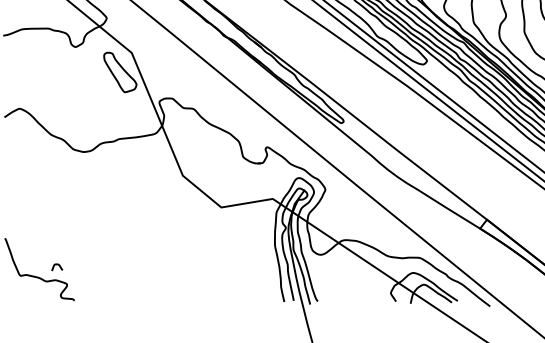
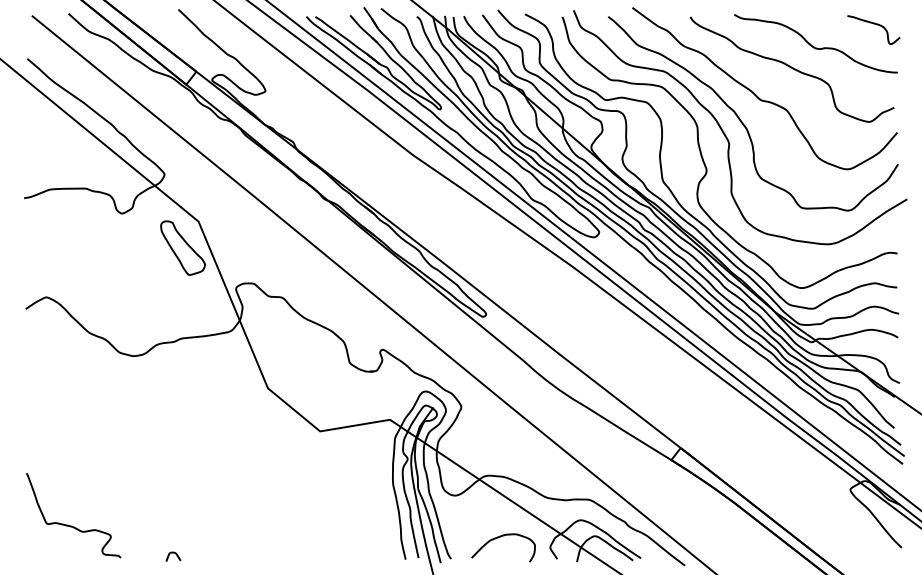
curve: (58, 265) -> (175, 554), moved
curve: (354, 285) -> (501, 537), added

